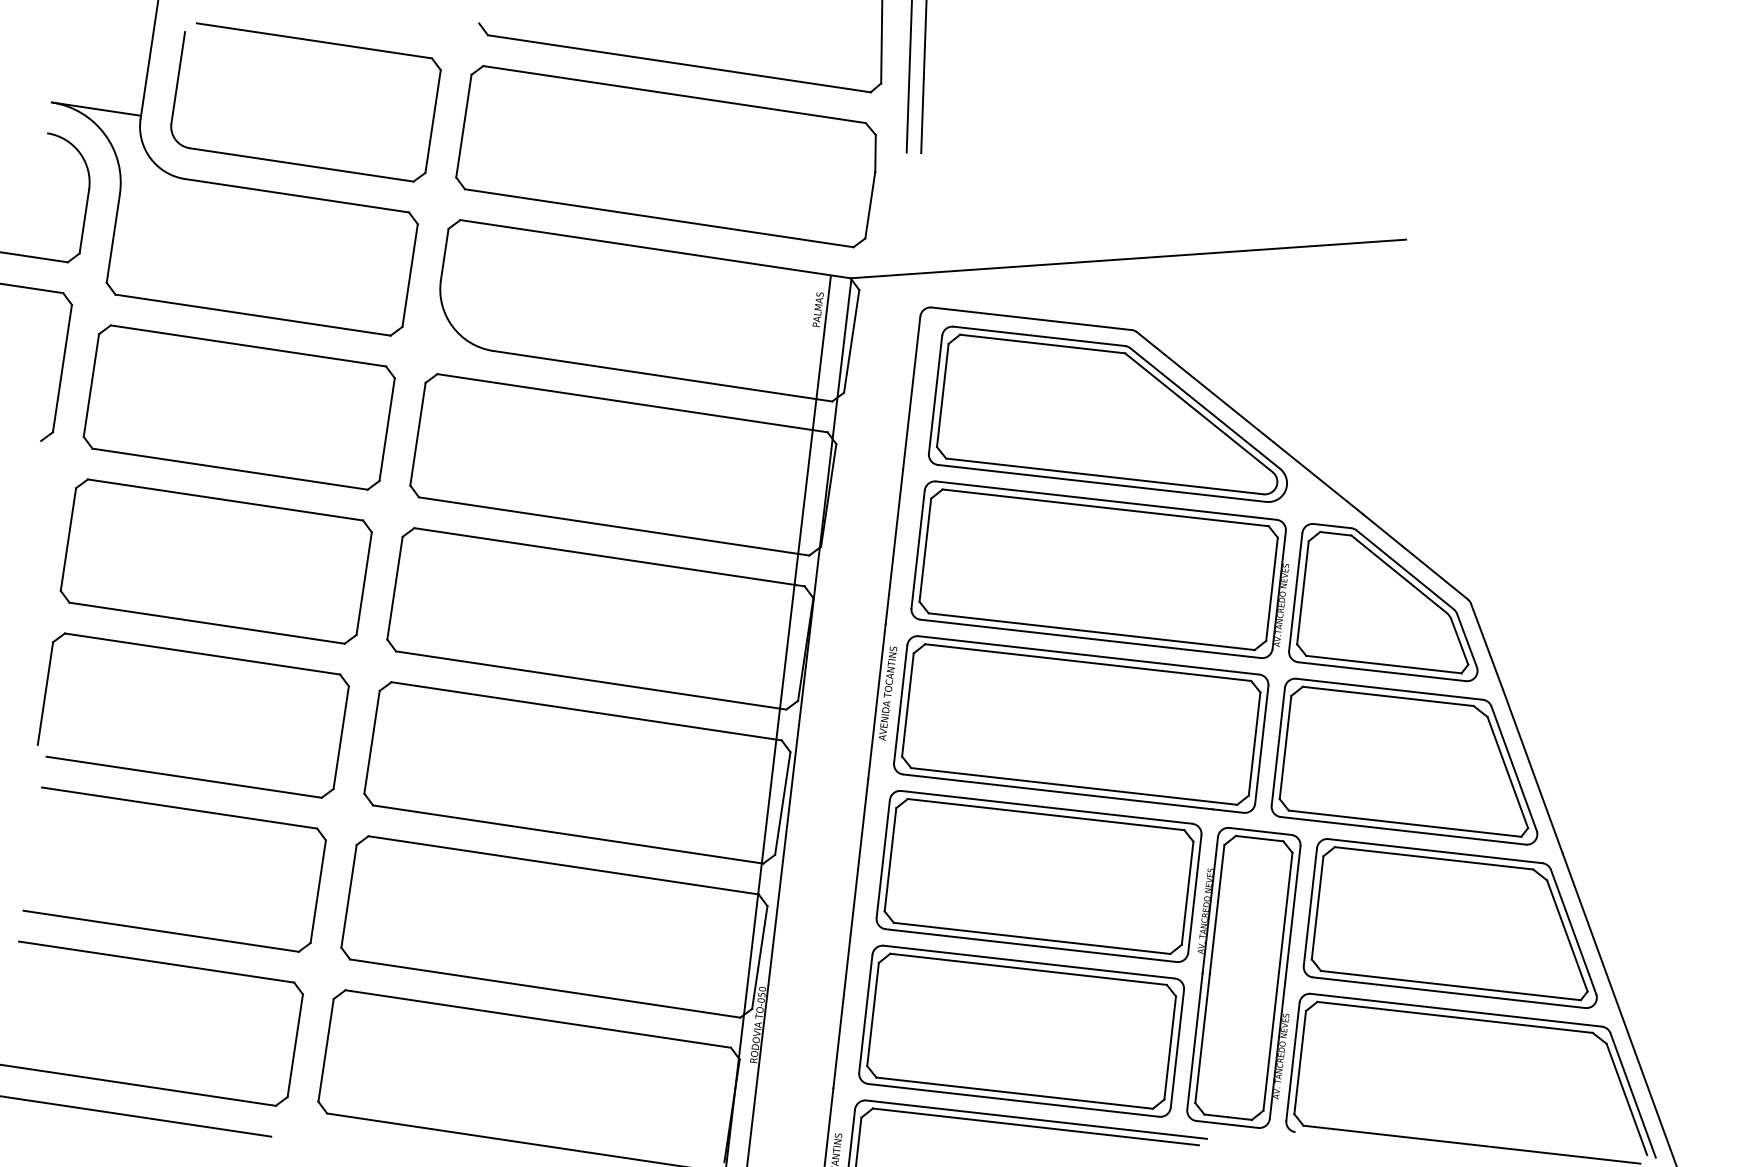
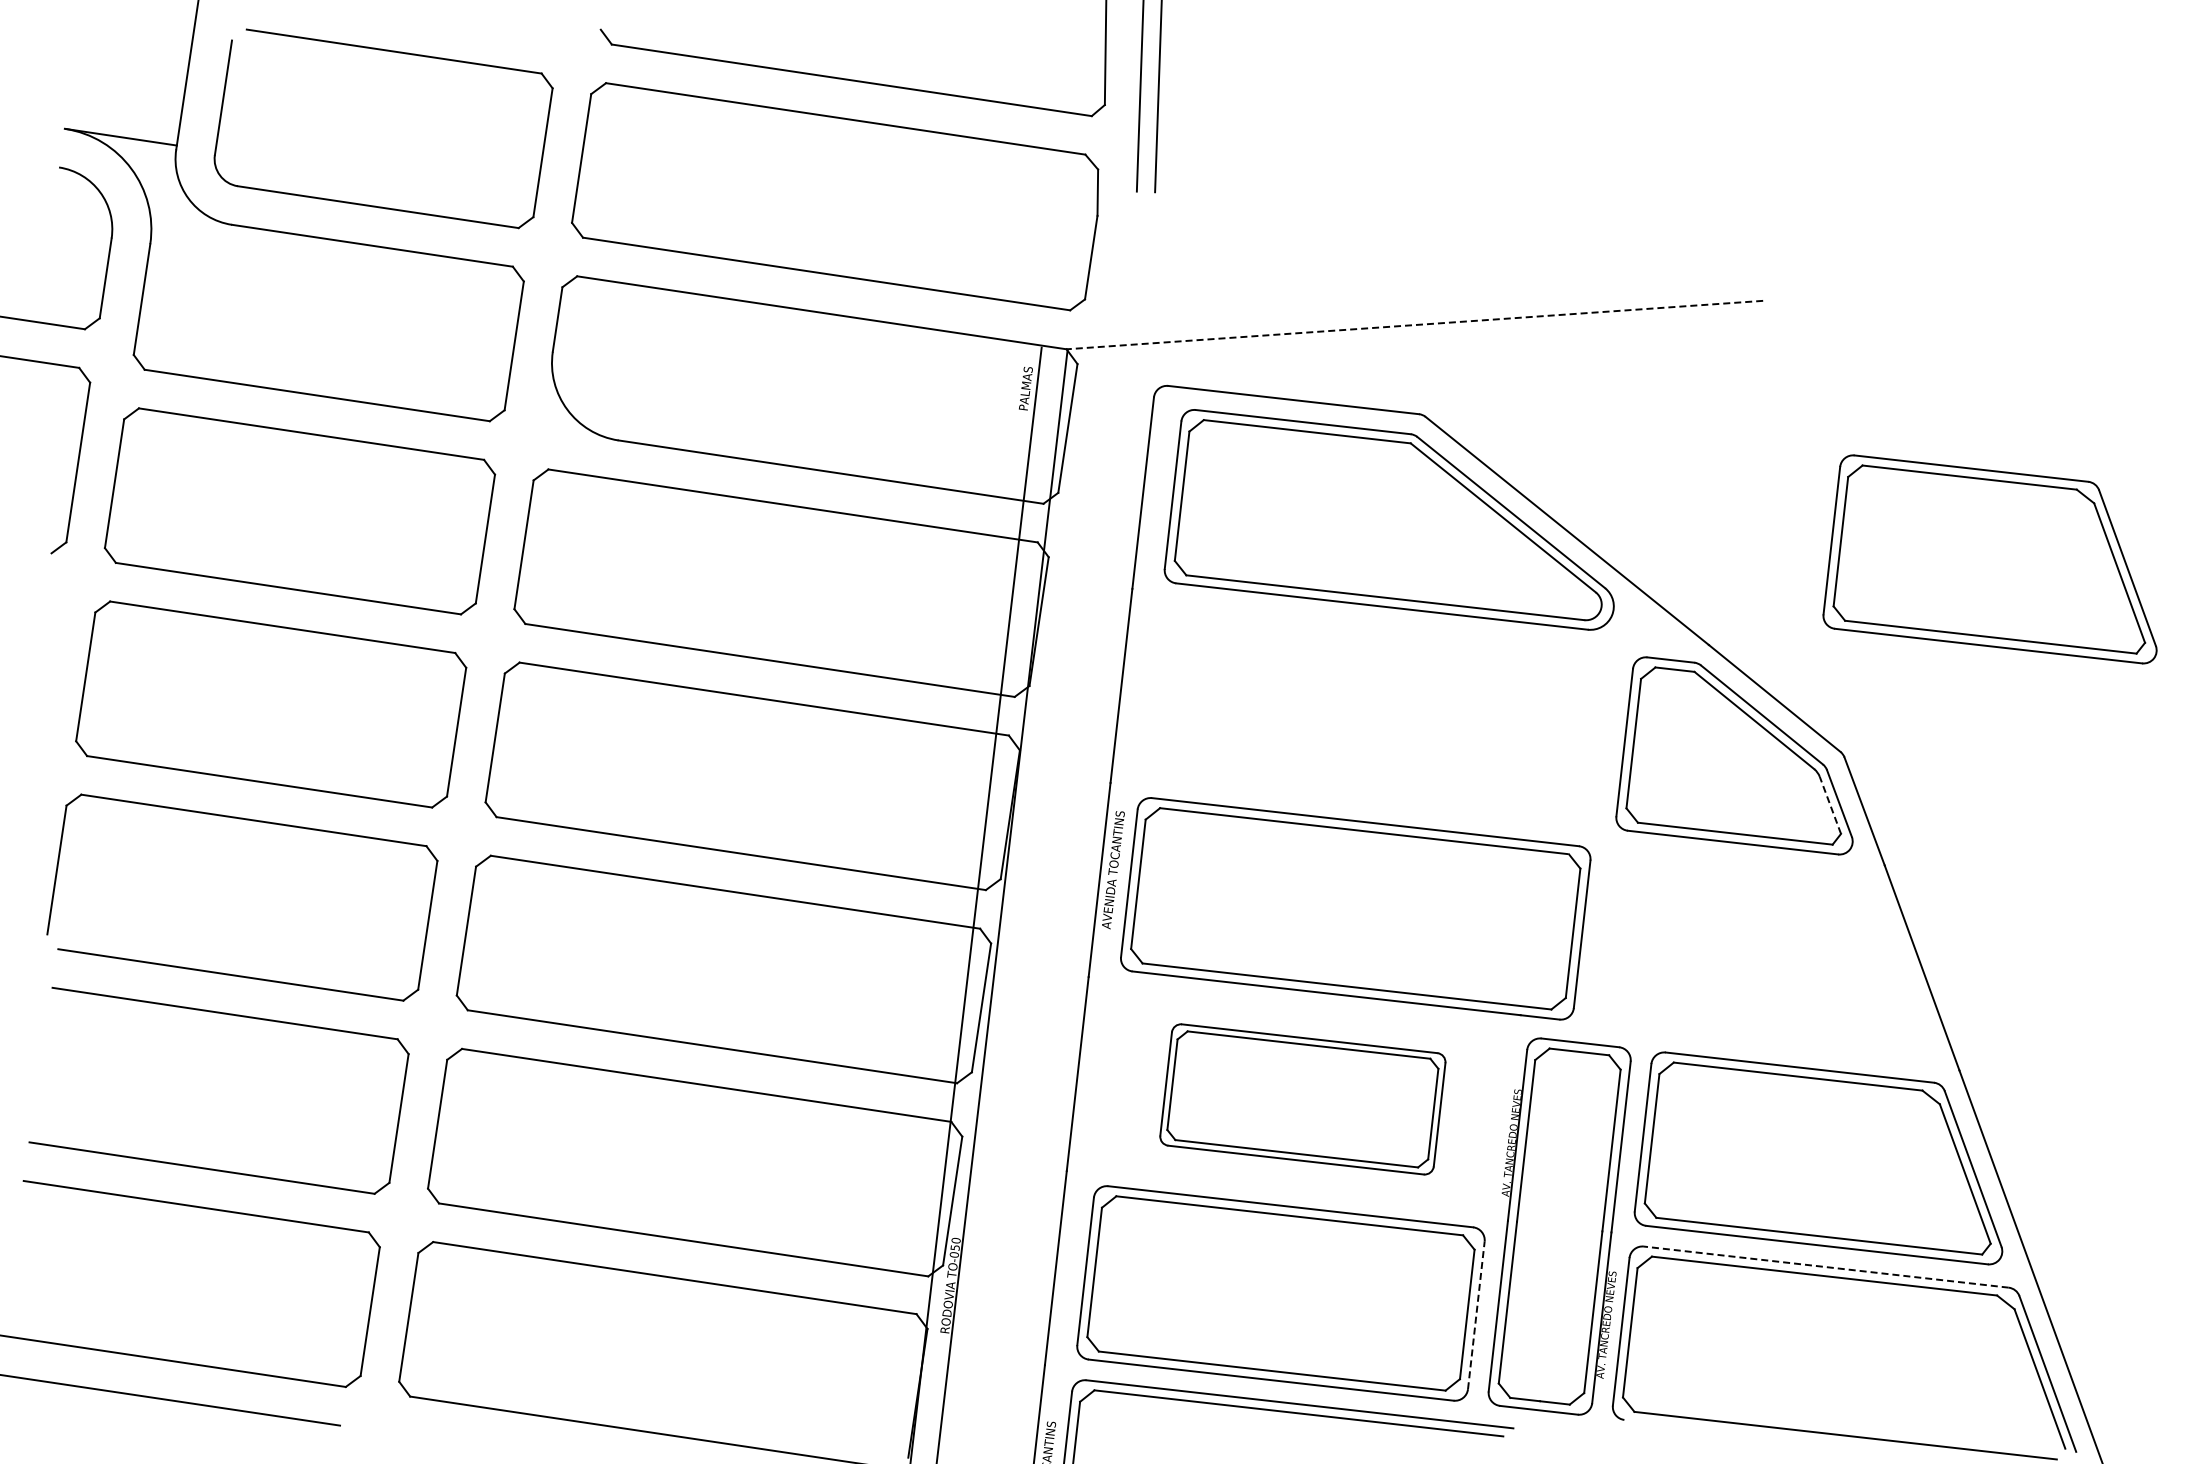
line: (1128, 259) -> (1414, 325), solid -> dashed
part: (1099, 569) -> (1378, 714), removed
line: (1459, 641) -> (1830, 804), solid -> dashed
part: (1404, 761) -> (1989, 559), moved
part: (1038, 876) -> (1302, 1099), size x0.7
line: (1456, 1010) -> (1826, 1267), solid -> dashed
line: (1177, 1048) -> (1476, 1314), solid -> dashed

